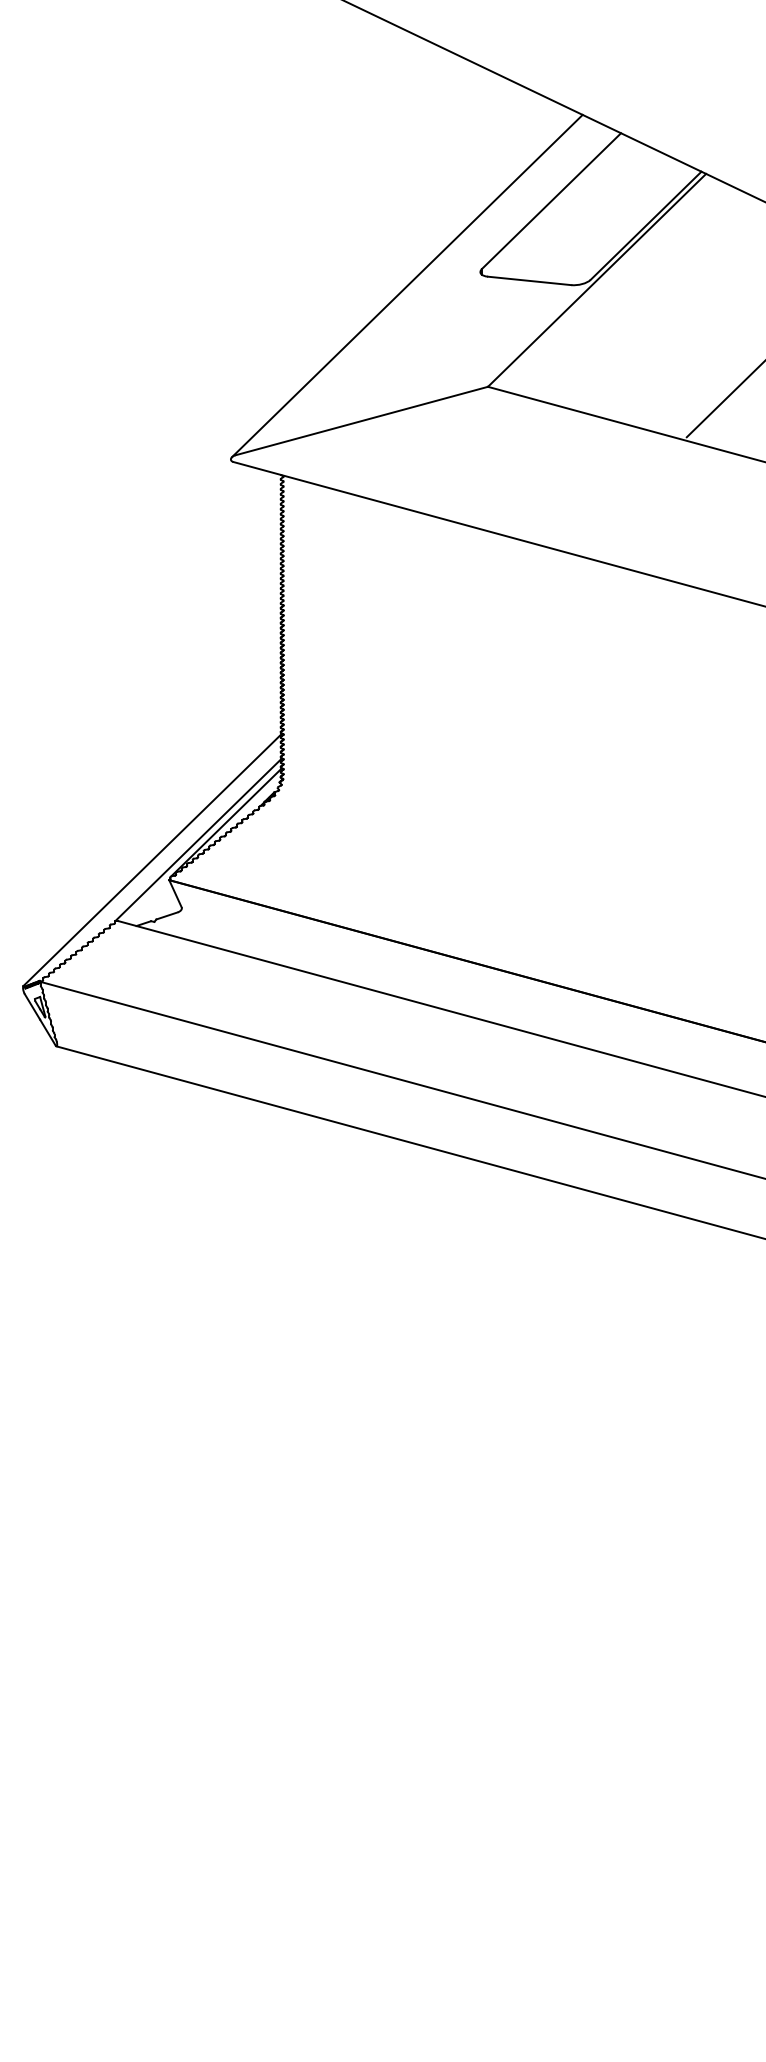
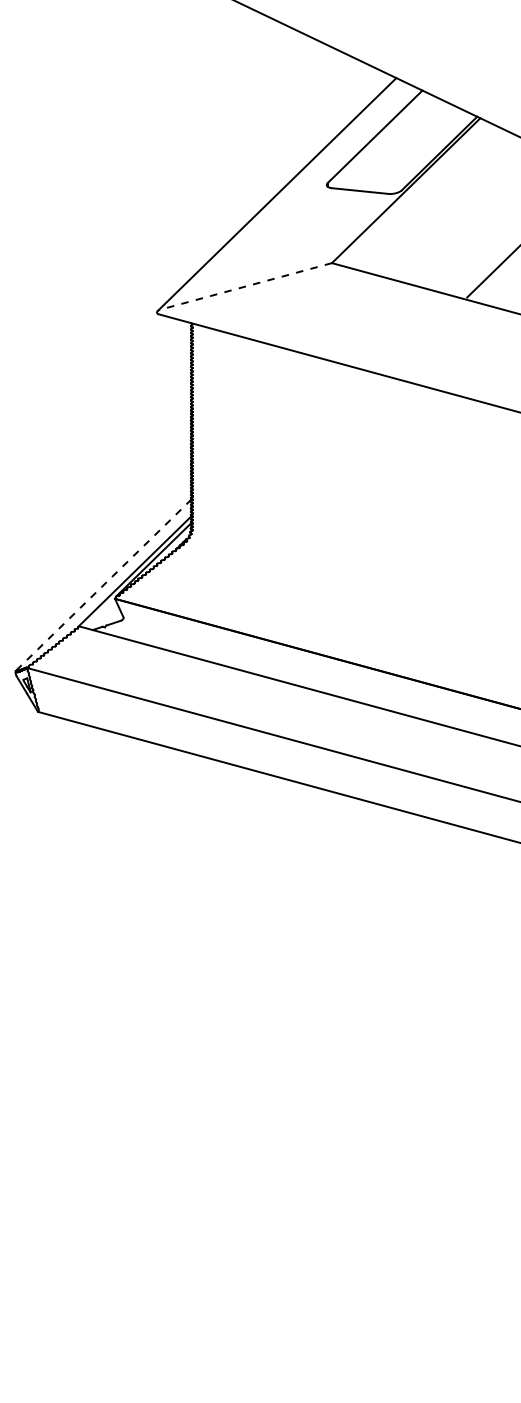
line: (360, 421) -> (245, 286), solid -> dashed
line: (152, 860) -> (103, 585), solid -> dashed

